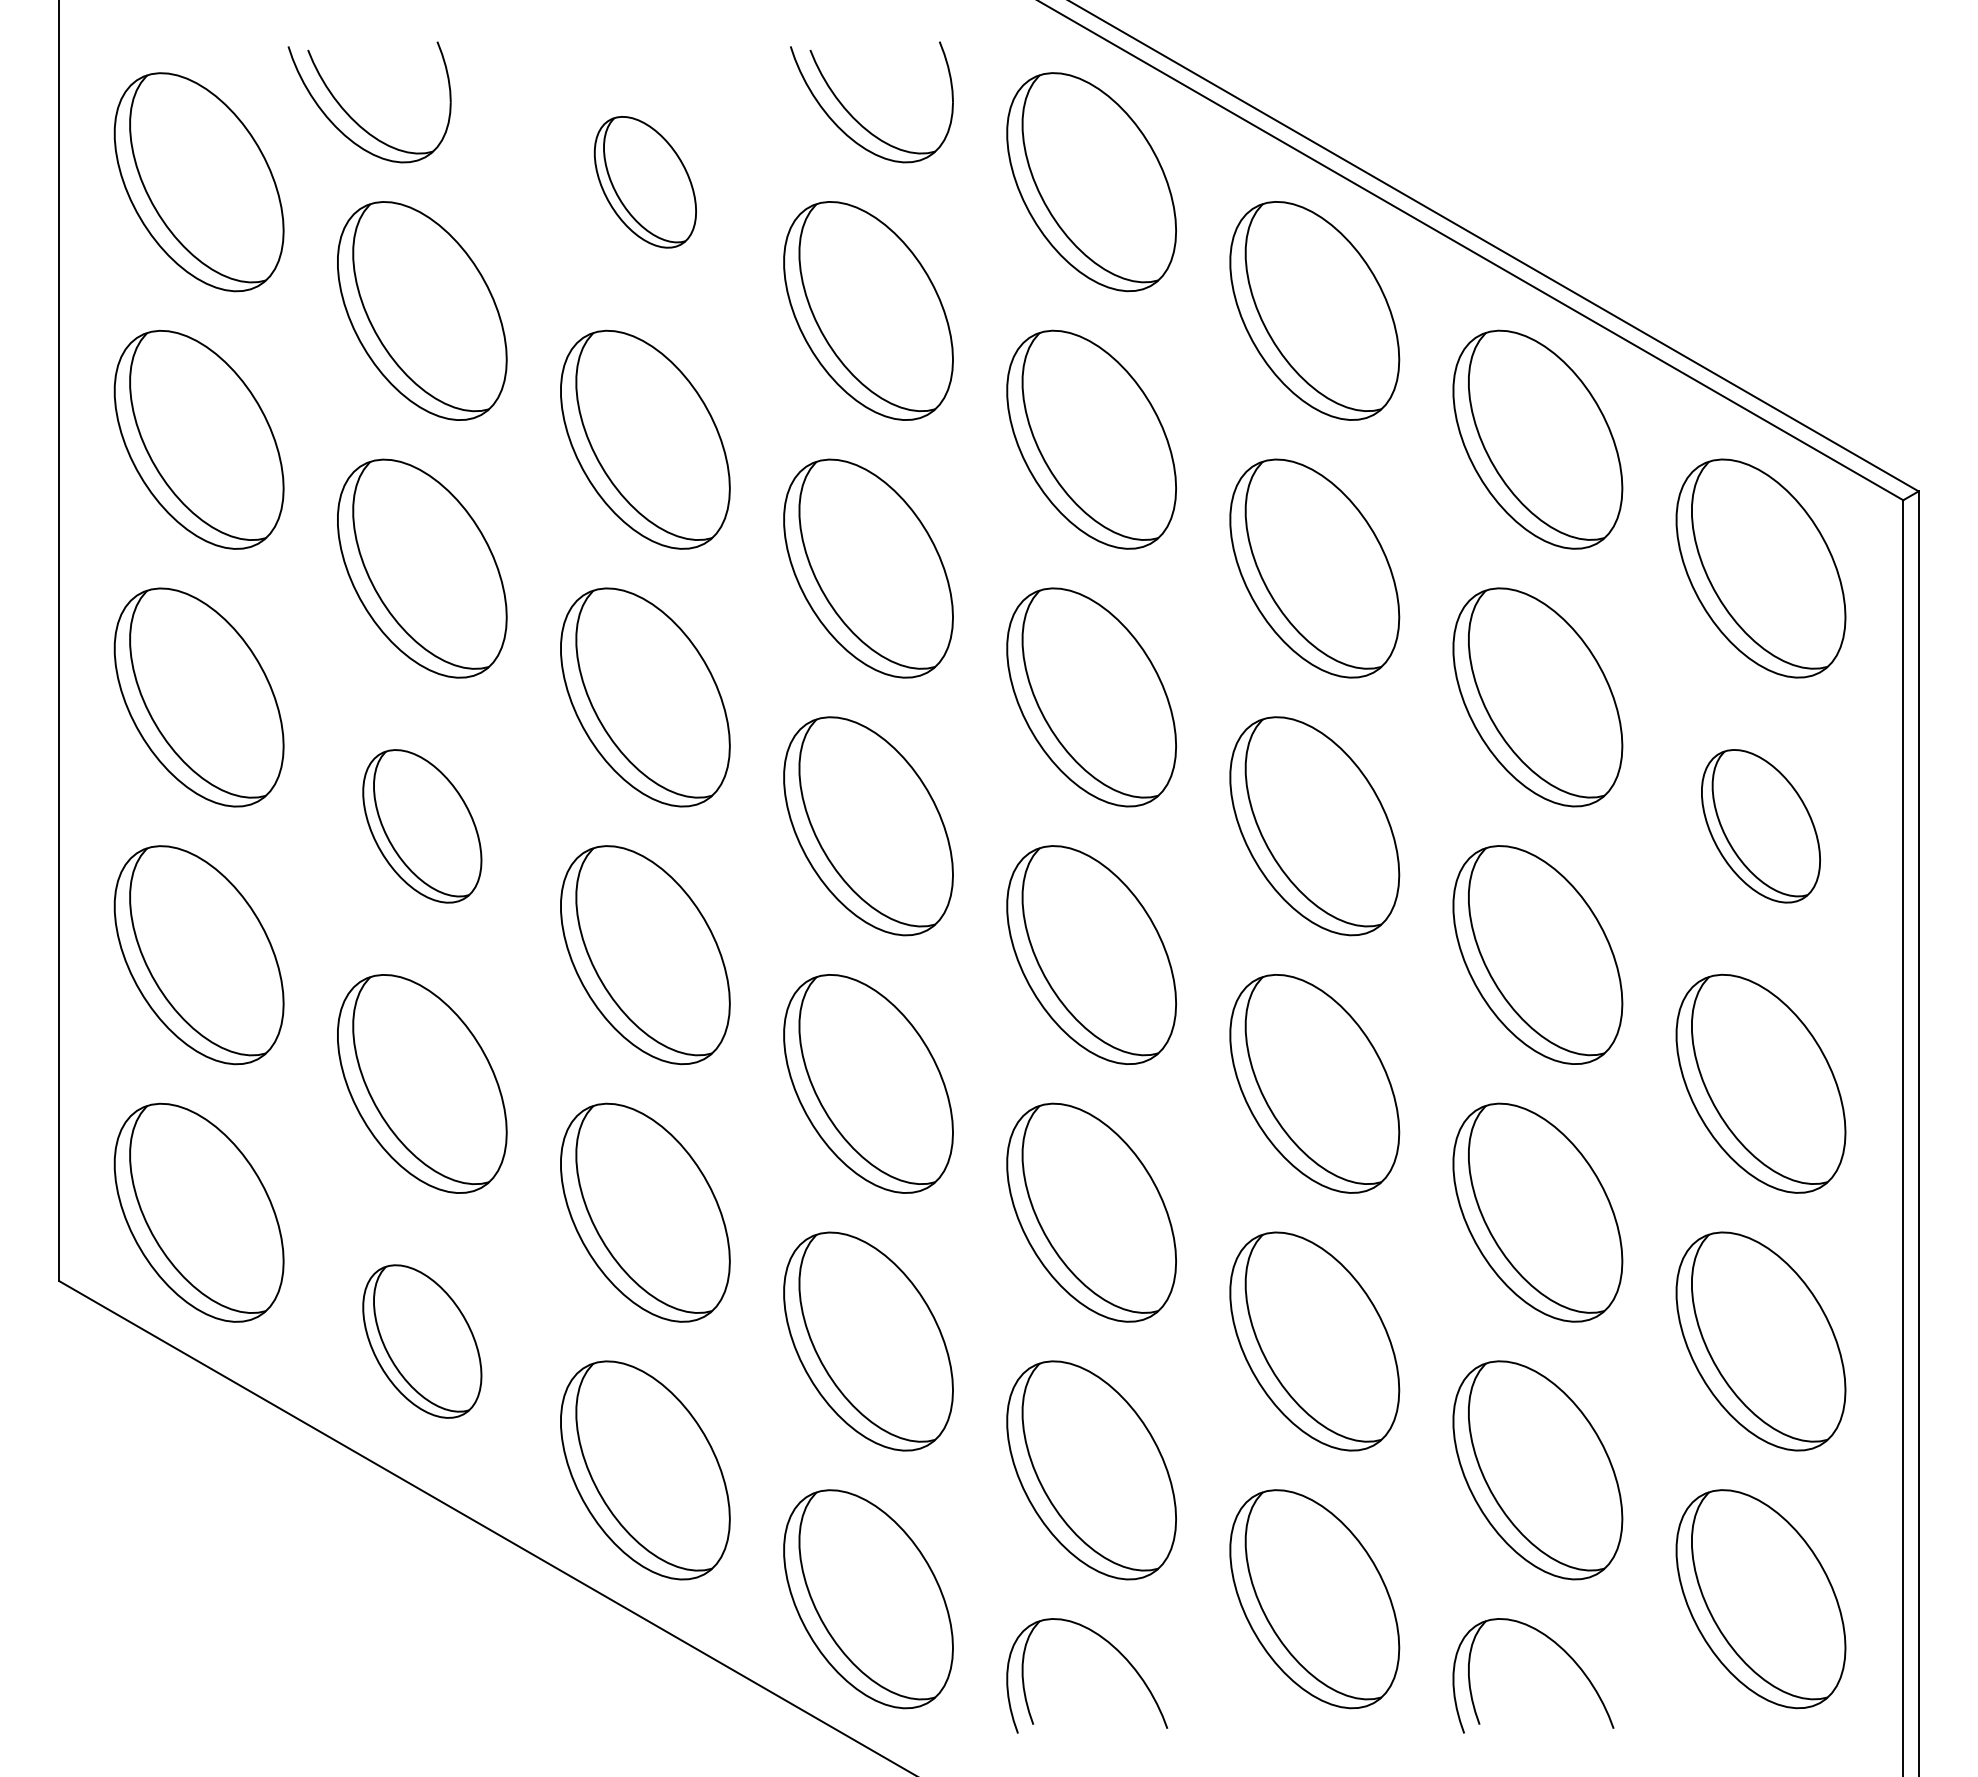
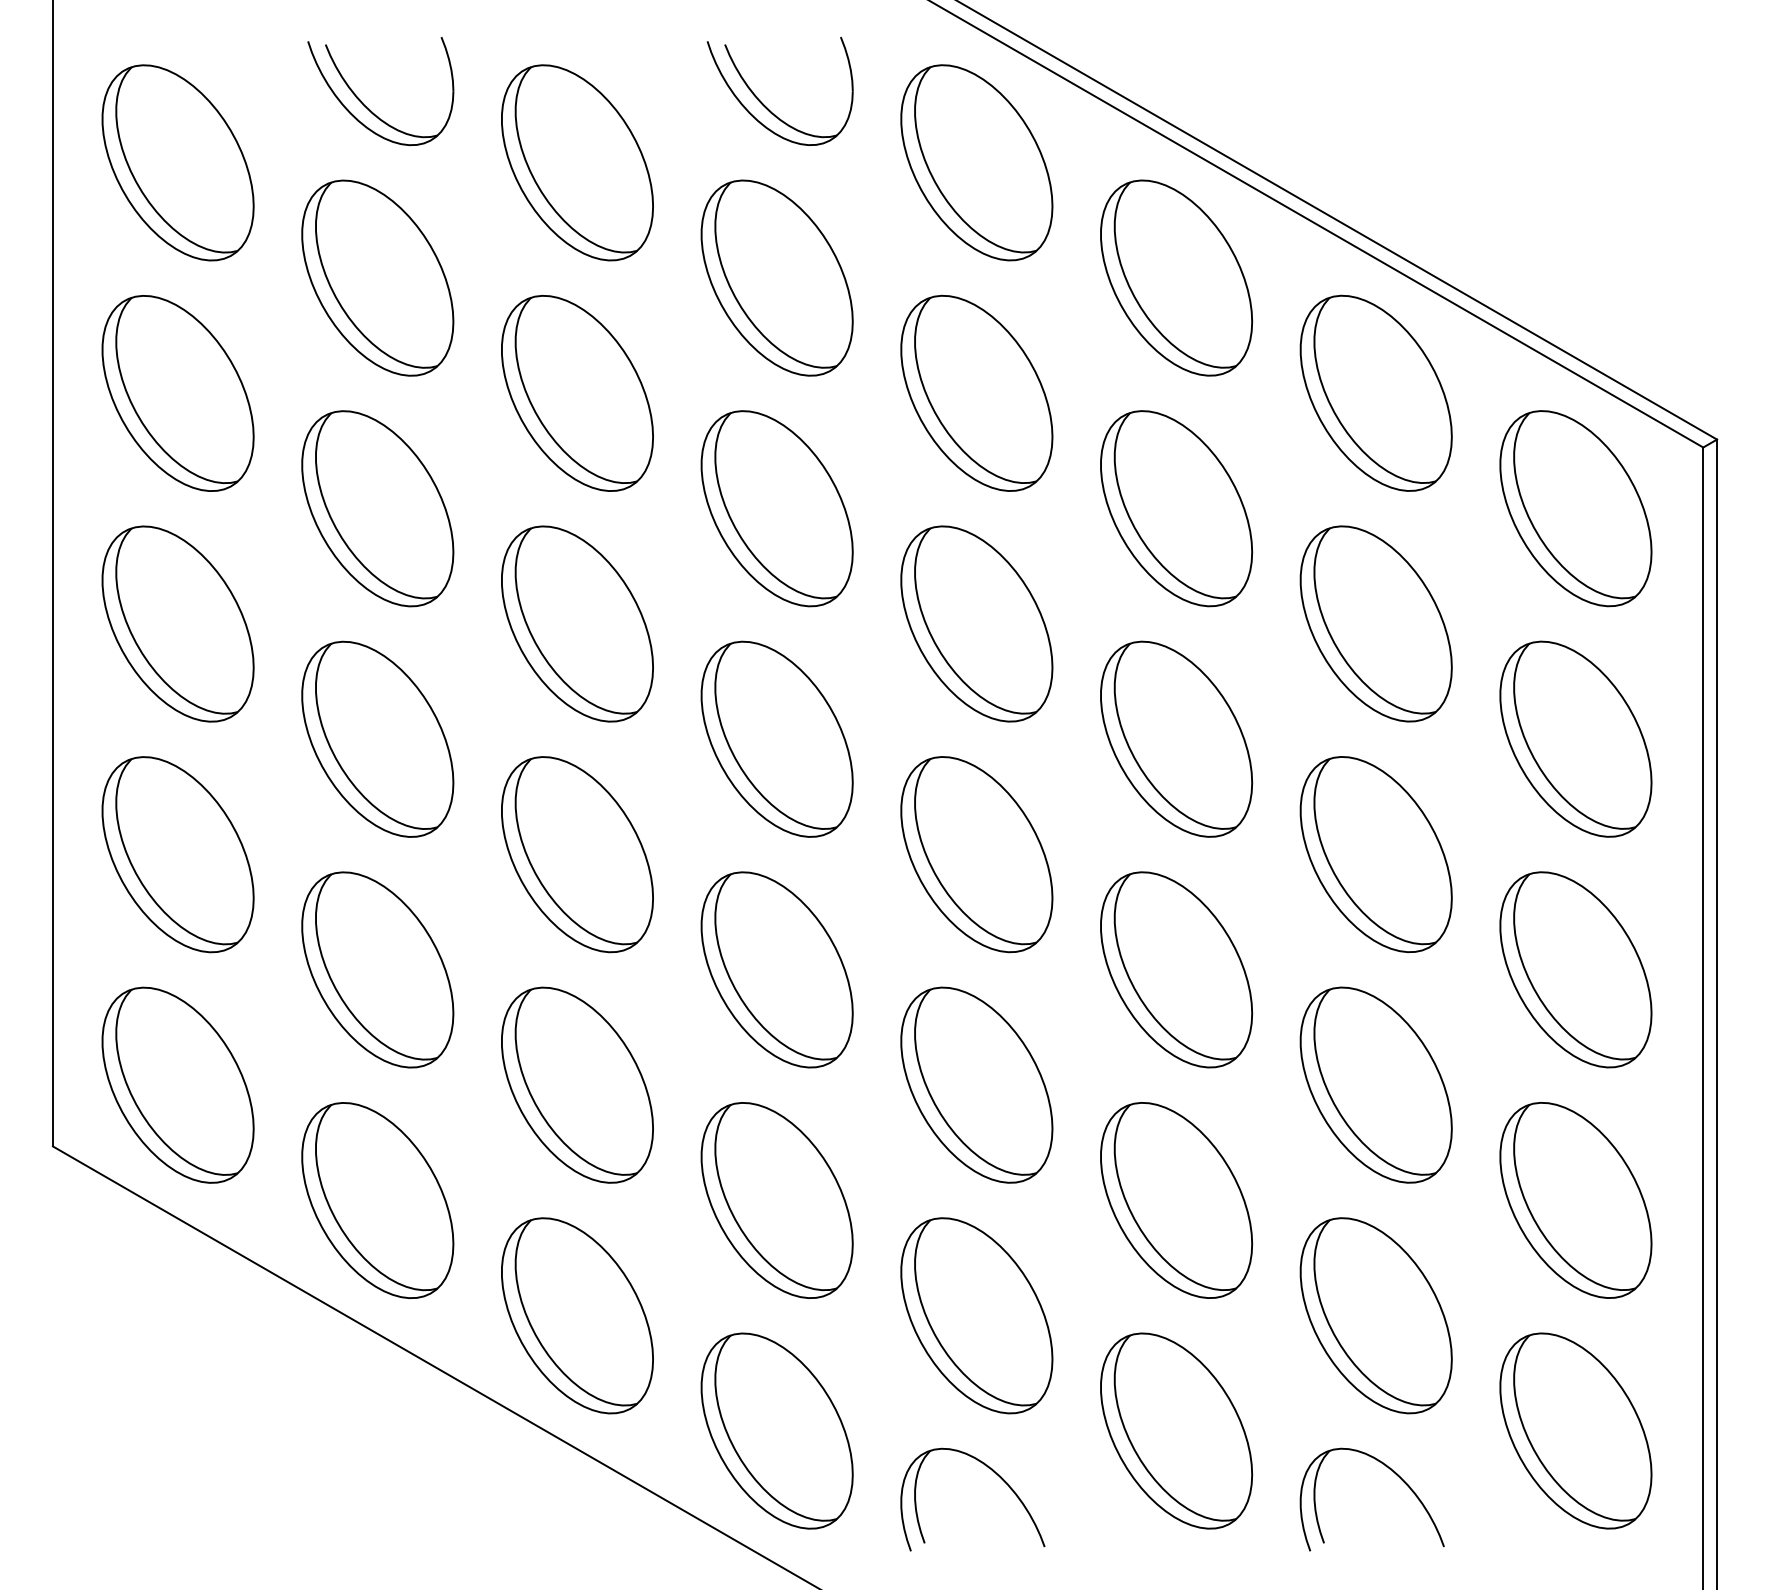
part: (353, 118) -> (366, 105), moved
part: (645, 182) -> (577, 163), size x1.67
part: (422, 826) -> (377, 739), size x1.43
part: (1760, 826) -> (1575, 739), size x1.43
part: (422, 1341) -> (377, 1200), size x1.43

